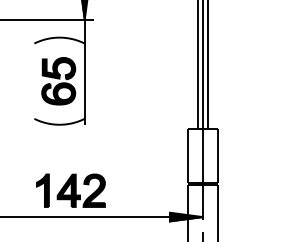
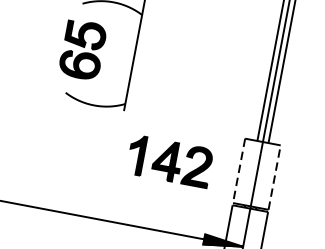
part: (58, 81) -> (82, 50), moved
line: (217, 155) -> (274, 177), solid -> dashed
line: (187, 156) -> (238, 171), solid -> dashed
part: (70, 190) -> (169, 161), moved

